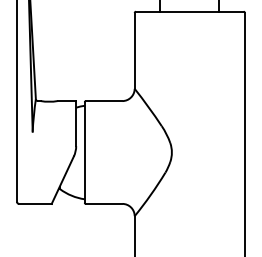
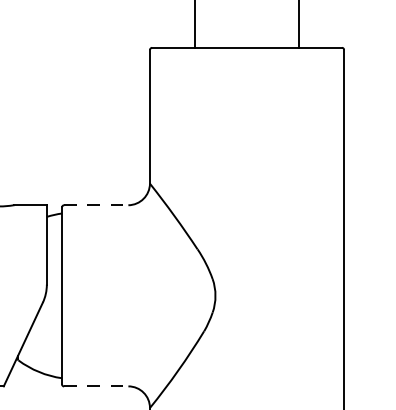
line: (104, 101) -> (96, 205), solid -> dashed
line: (104, 203) -> (96, 385), solid -> dashed

